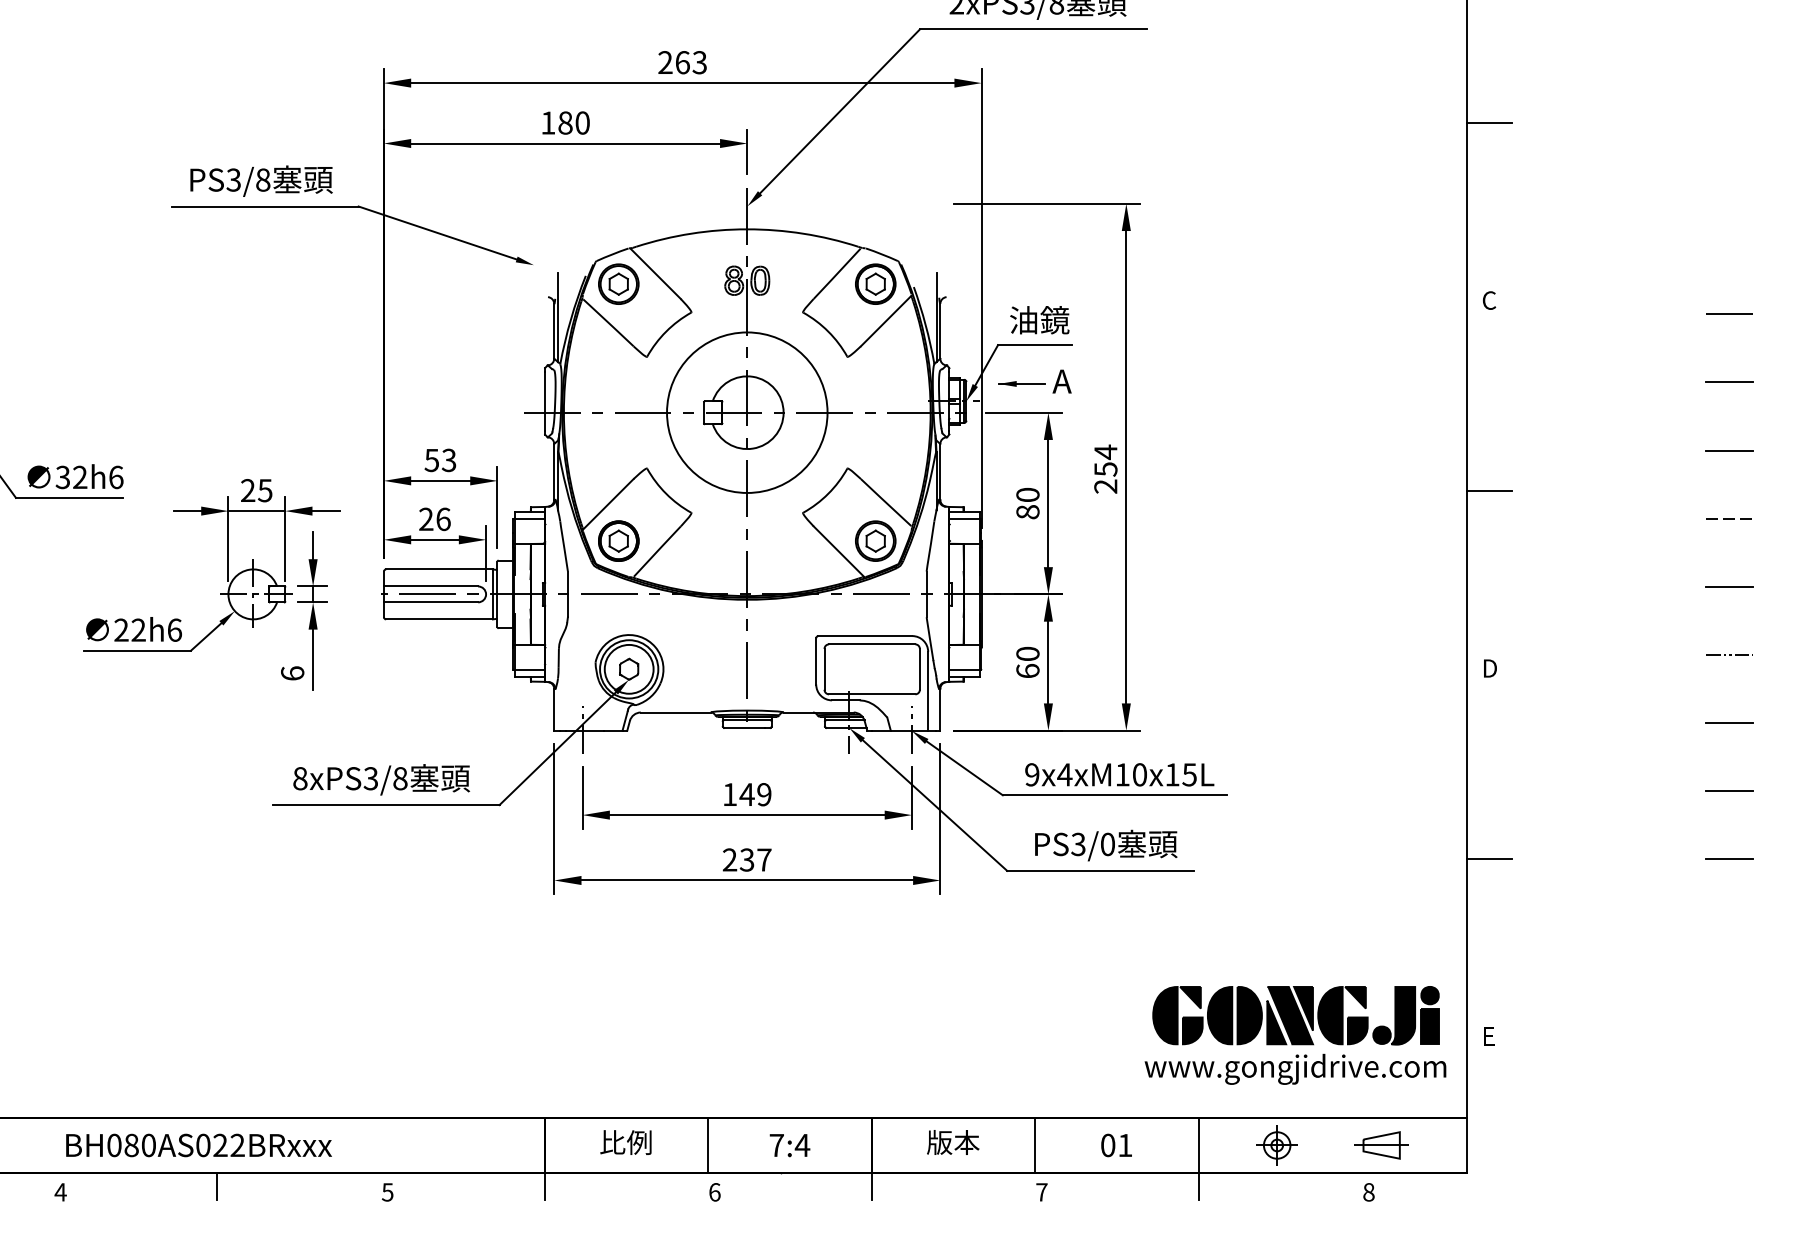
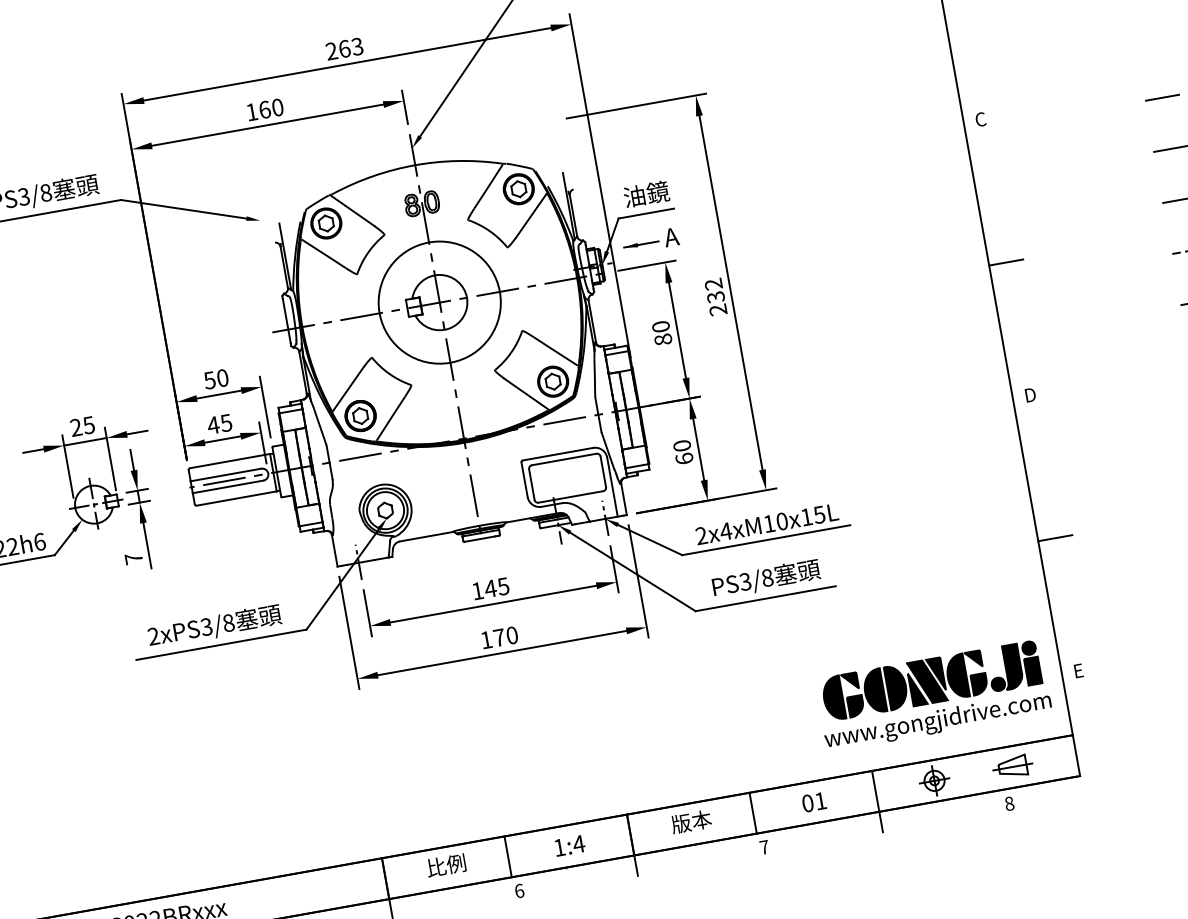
text: (565, 122) -> (264, 109), 180 -> 160
text: (1105, 459) -> (714, 289), 254 -> 232
text: (448, 460) -> (222, 378), 53 -> 50
text: (434, 519) -> (219, 424), 26 -> 45
text: (292, 673) -> (133, 558), 6 -> 7
text: (1032, 774) -> (701, 535), 9x4xM10x15L -> 2x4xM10x15L
text: (300, 778) -> (153, 636), 8xPS3/8 -> 2xPS3/8
text: (764, 794) -> (503, 586), 149 -> 145
text: (1107, 844) -> (767, 578), PS3/0 -> PS3/8
text: (746, 859) -> (498, 637), 237 -> 170
text: (776, 1145) -> (559, 847), 7:4 -> 1:4

